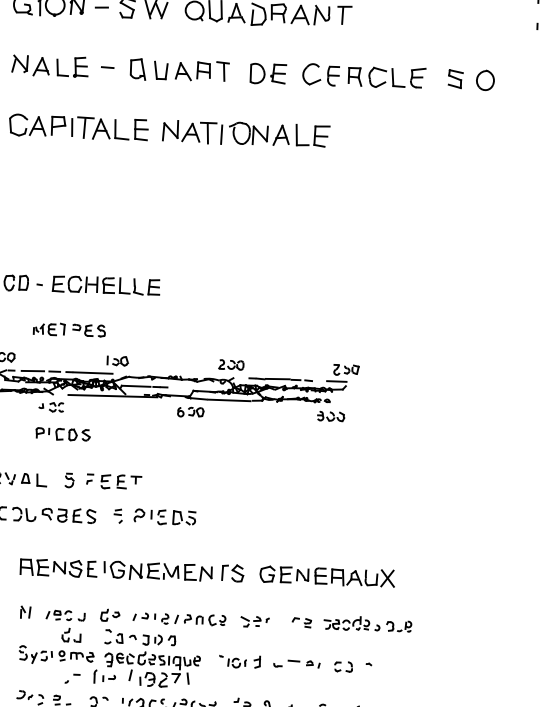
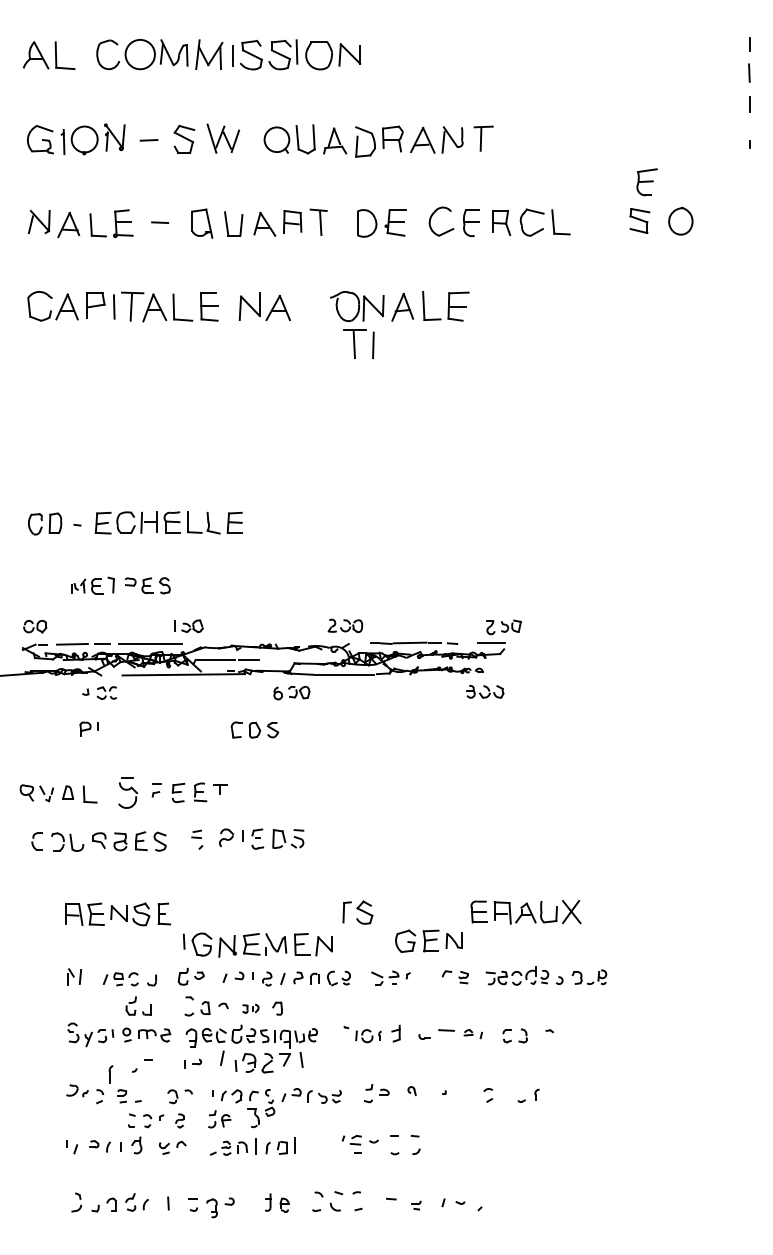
part: (417, 78) -> (646, 182), moved
part: (210, 132) -> (358, 343), moved
part: (72, 434) -> (254, 729), moved
part: (69, 480) -> (128, 793), size x1.6
part: (157, 571) -> (257, 944), moved
part: (284, 574) -> (428, 940), moved
part: (152, 639) -> (250, 1008), size x0.6
part: (95, 676) -> (110, 1074), moved

